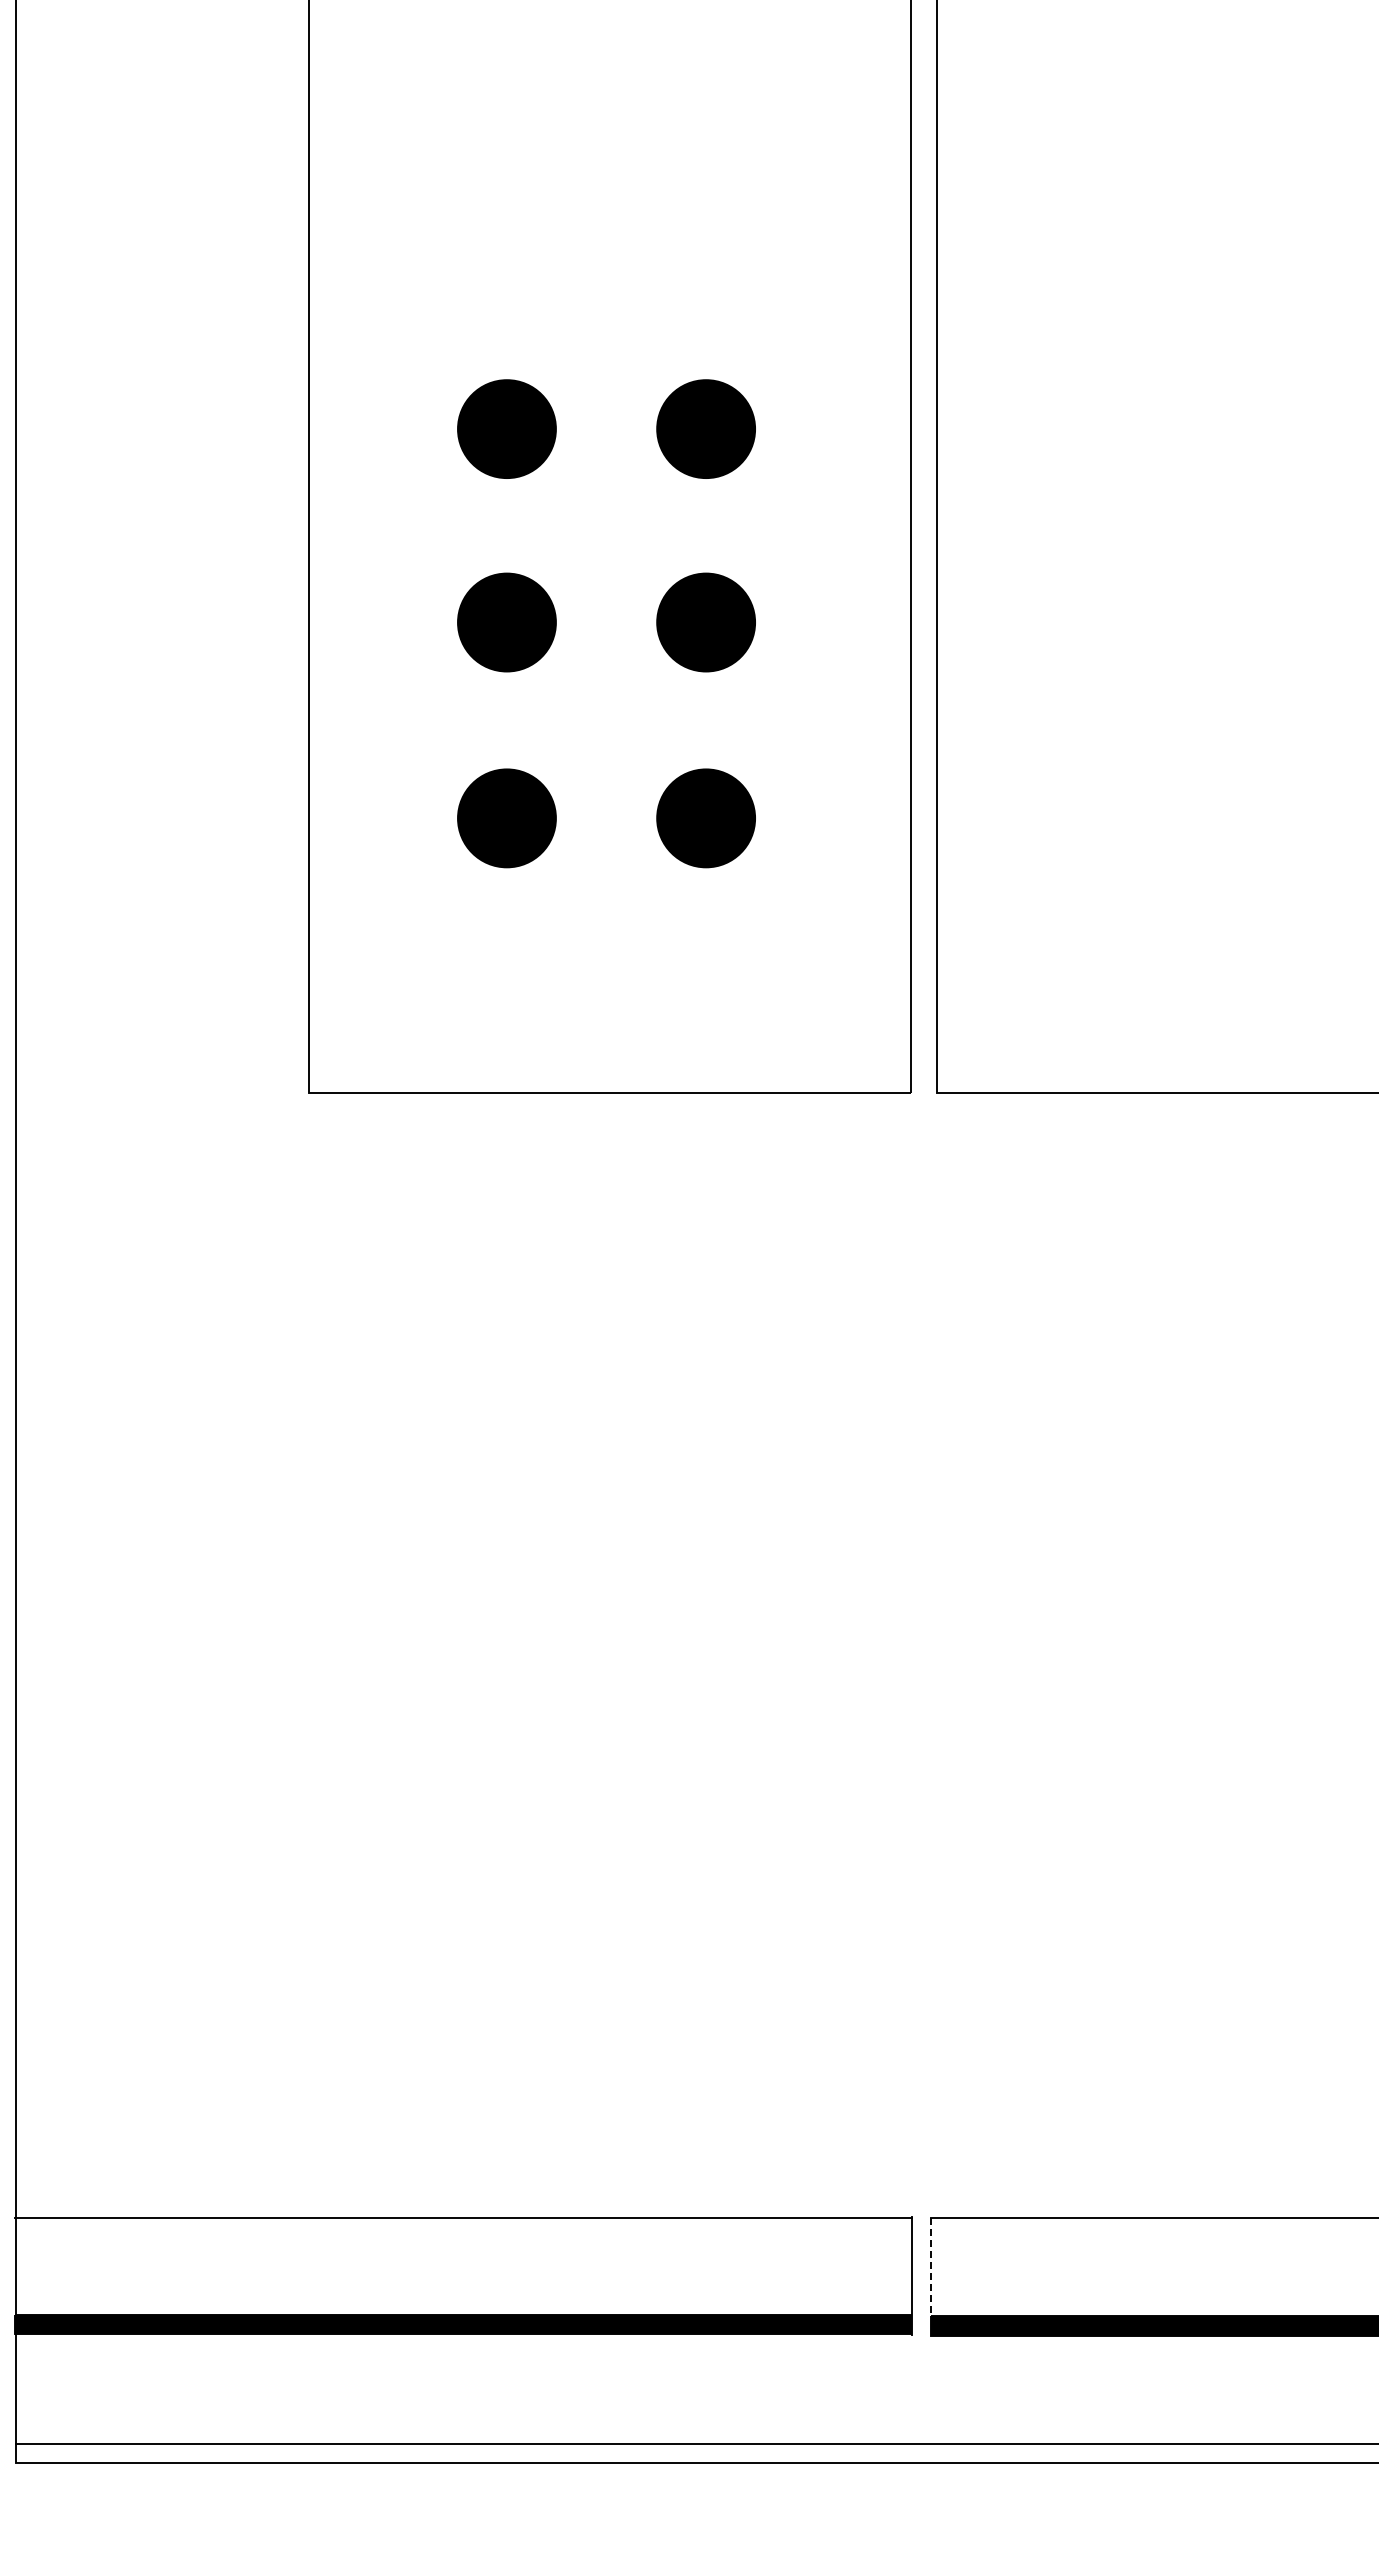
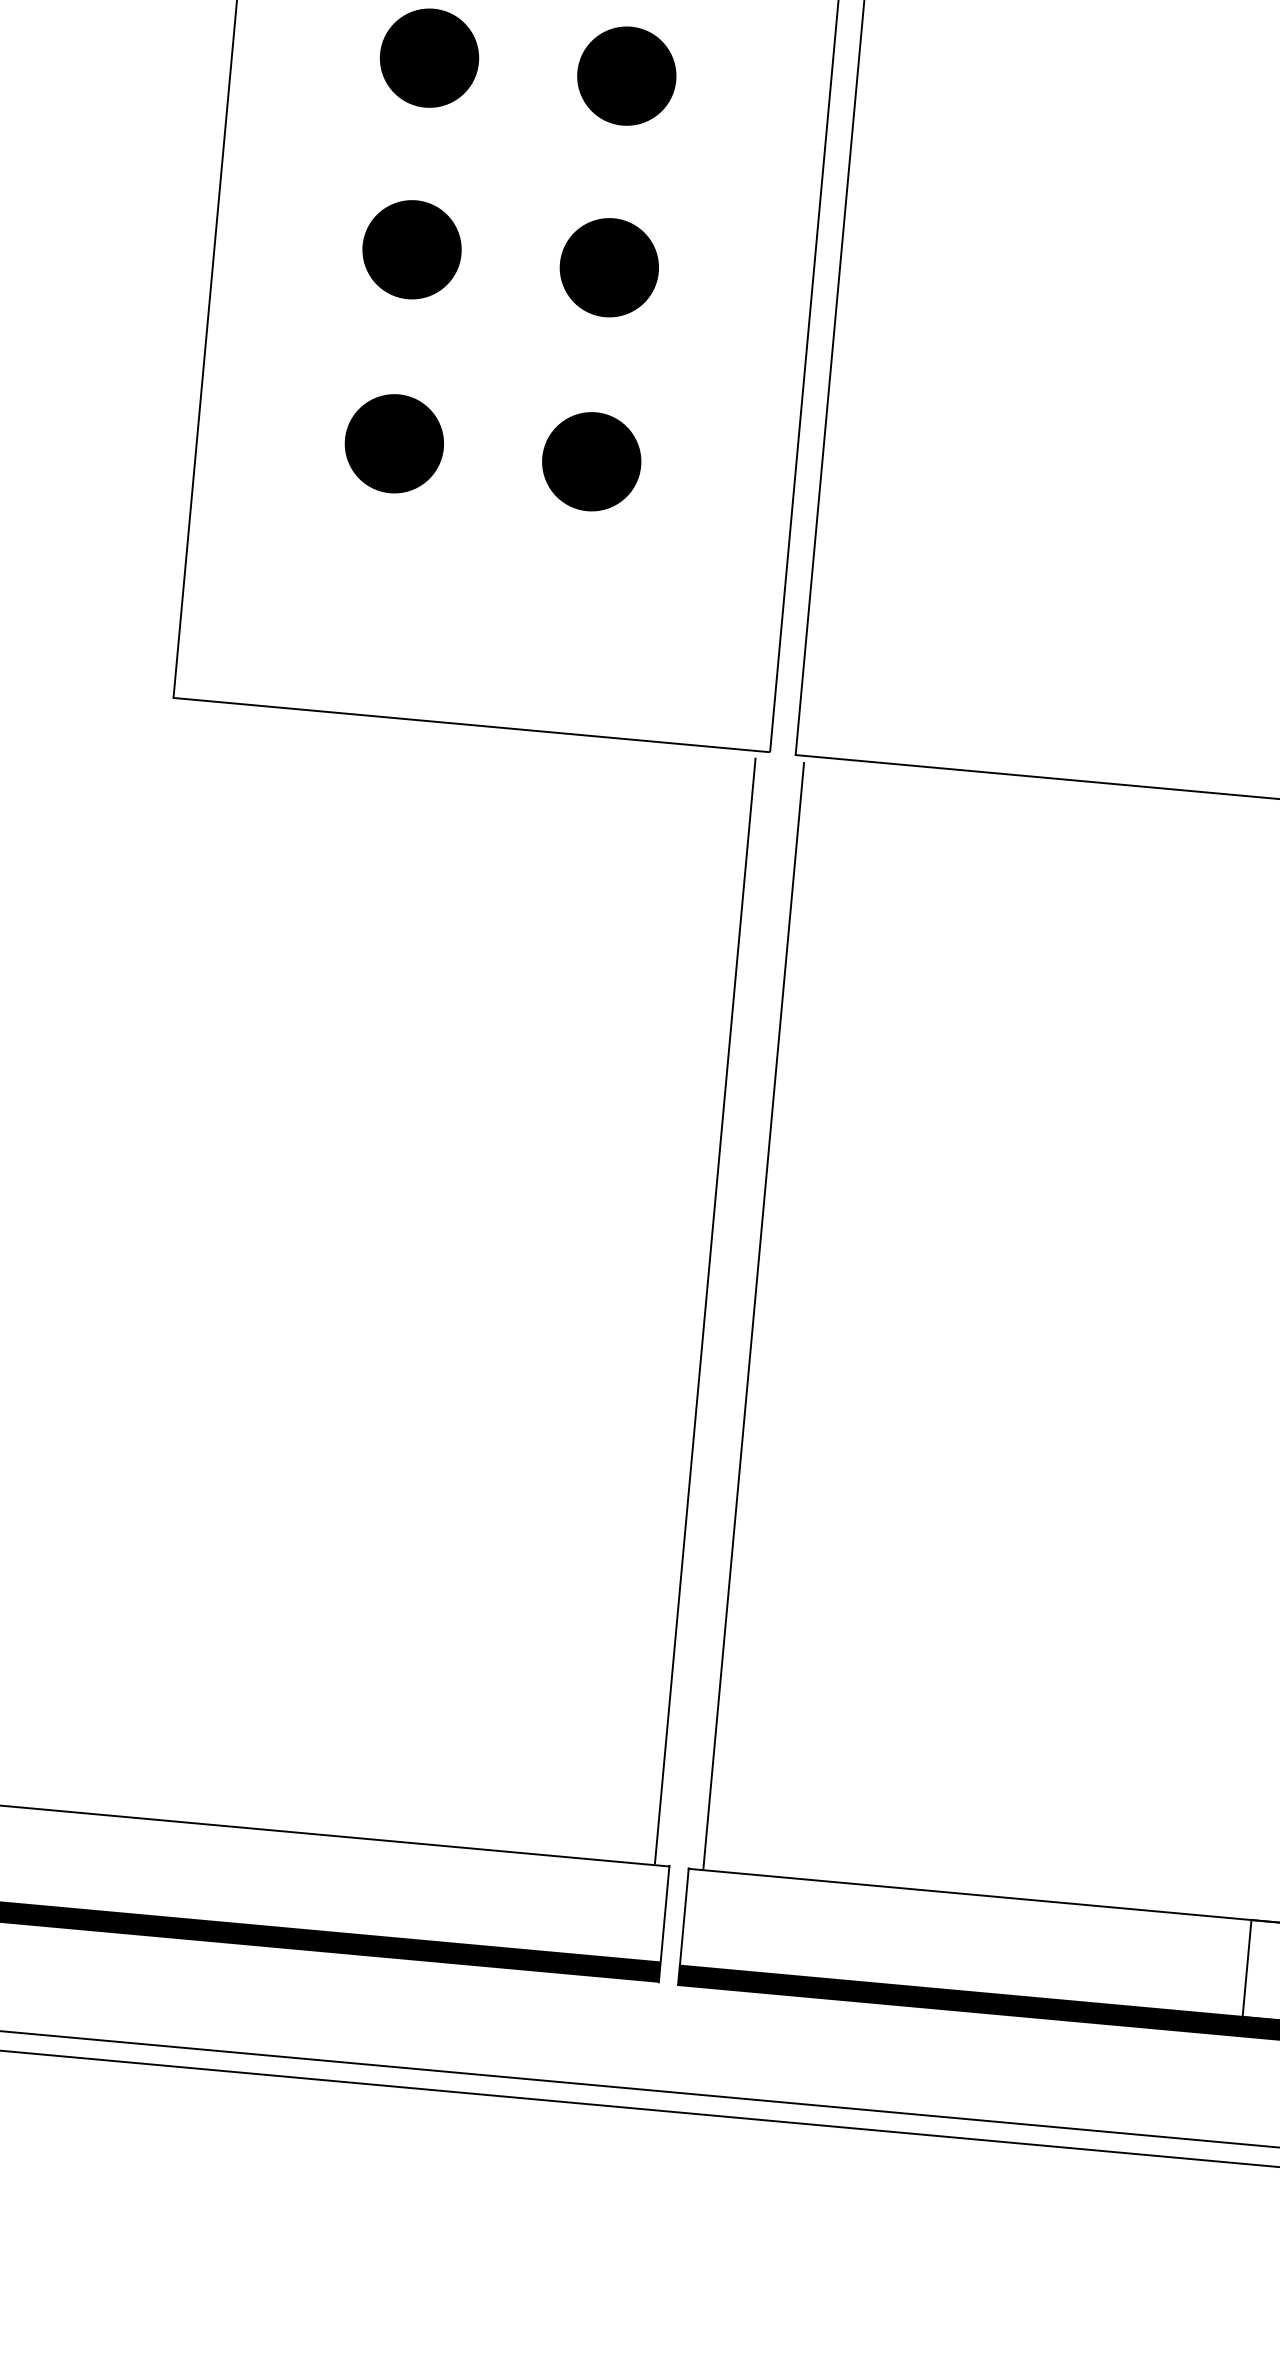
line: (897, 1657) -> (705, 1310), added
line: (946, 1659) -> (753, 1316), added
line: (931, 2266) -> (684, 1916), dashed -> solid

